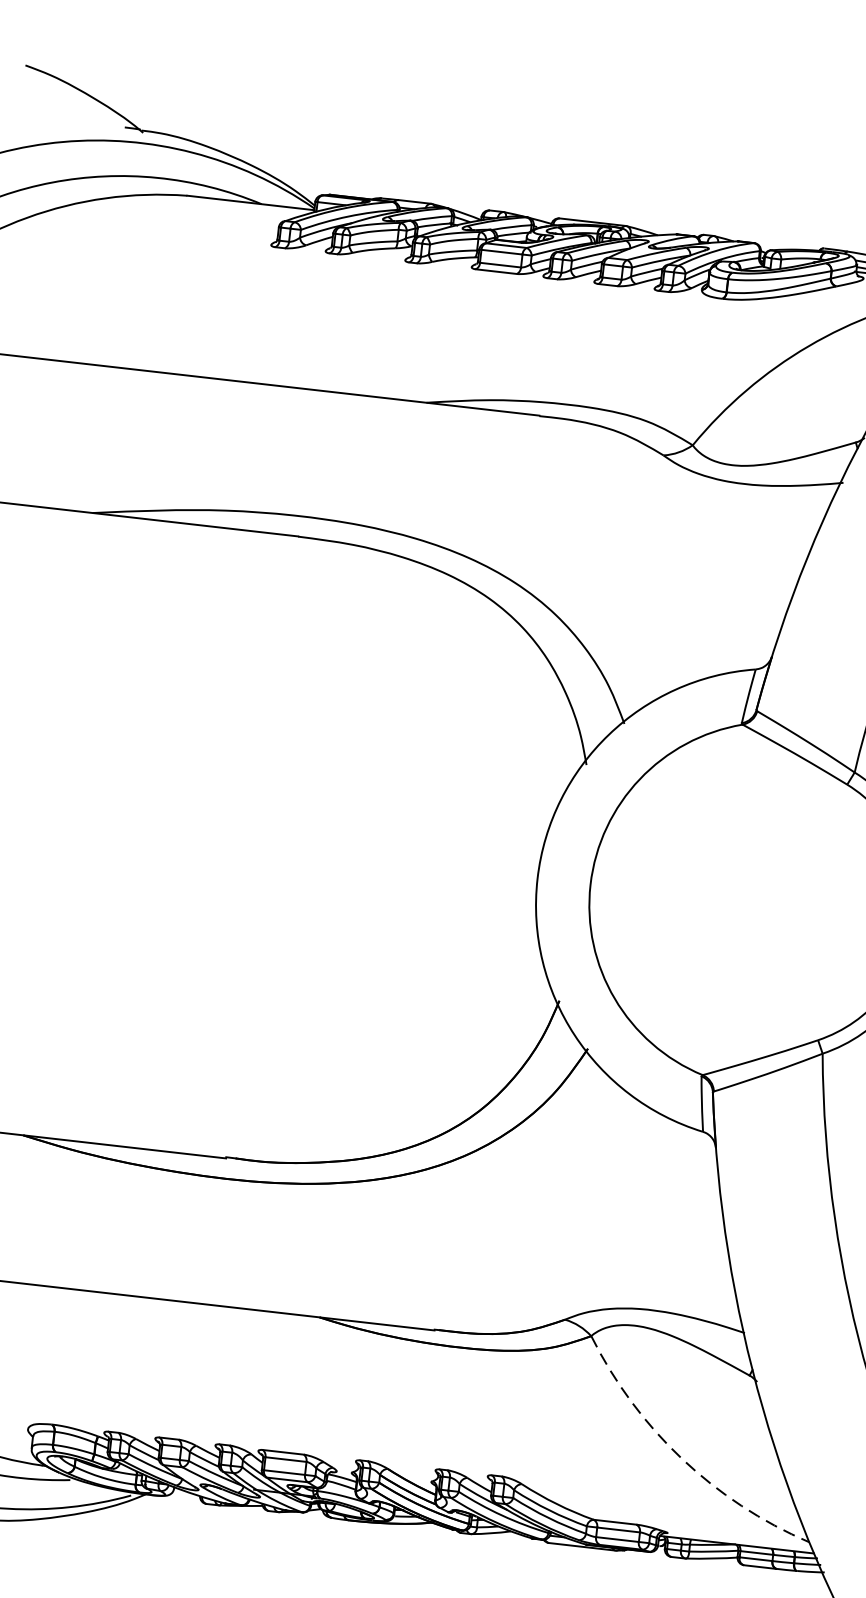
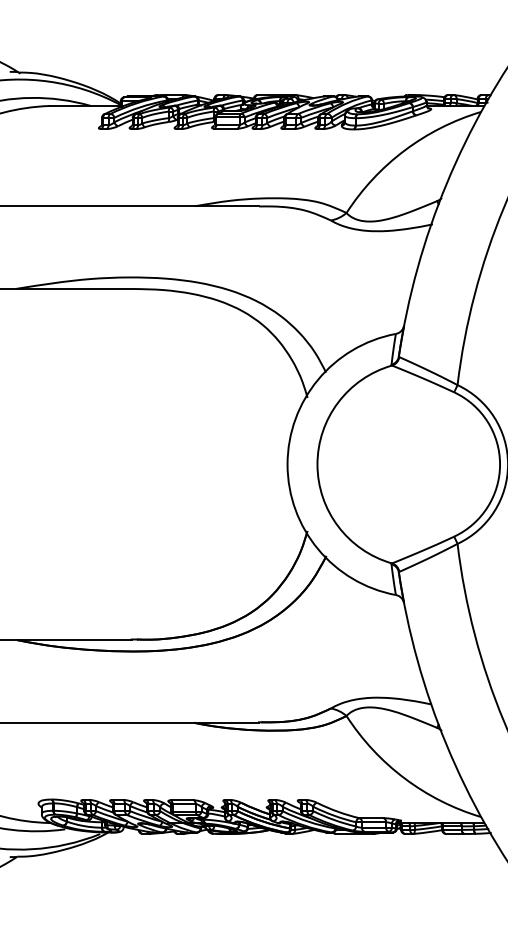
arc: (681, 1458) -> (404, 778), dashed -> solid

